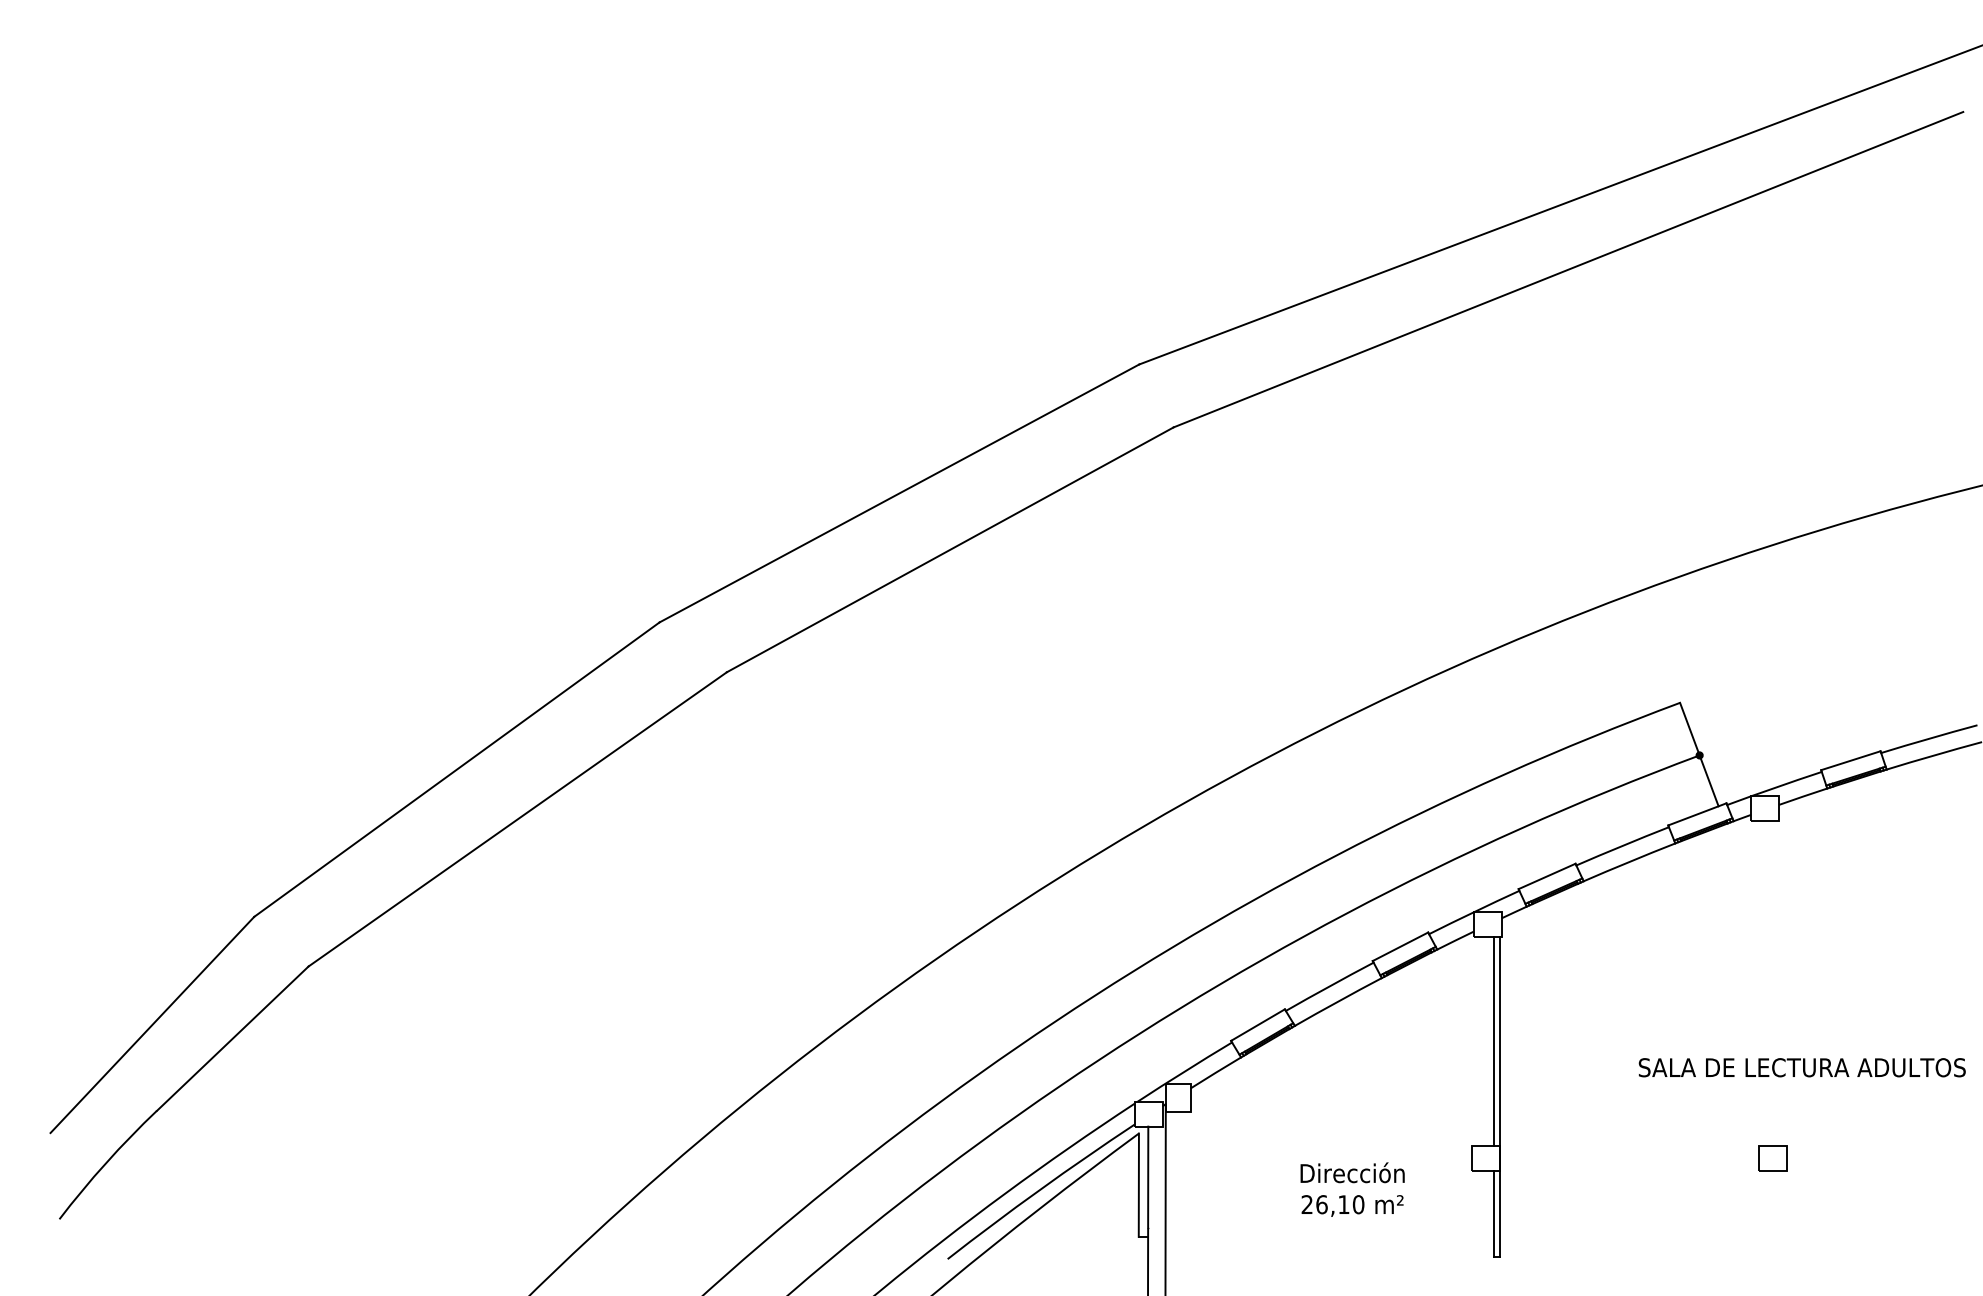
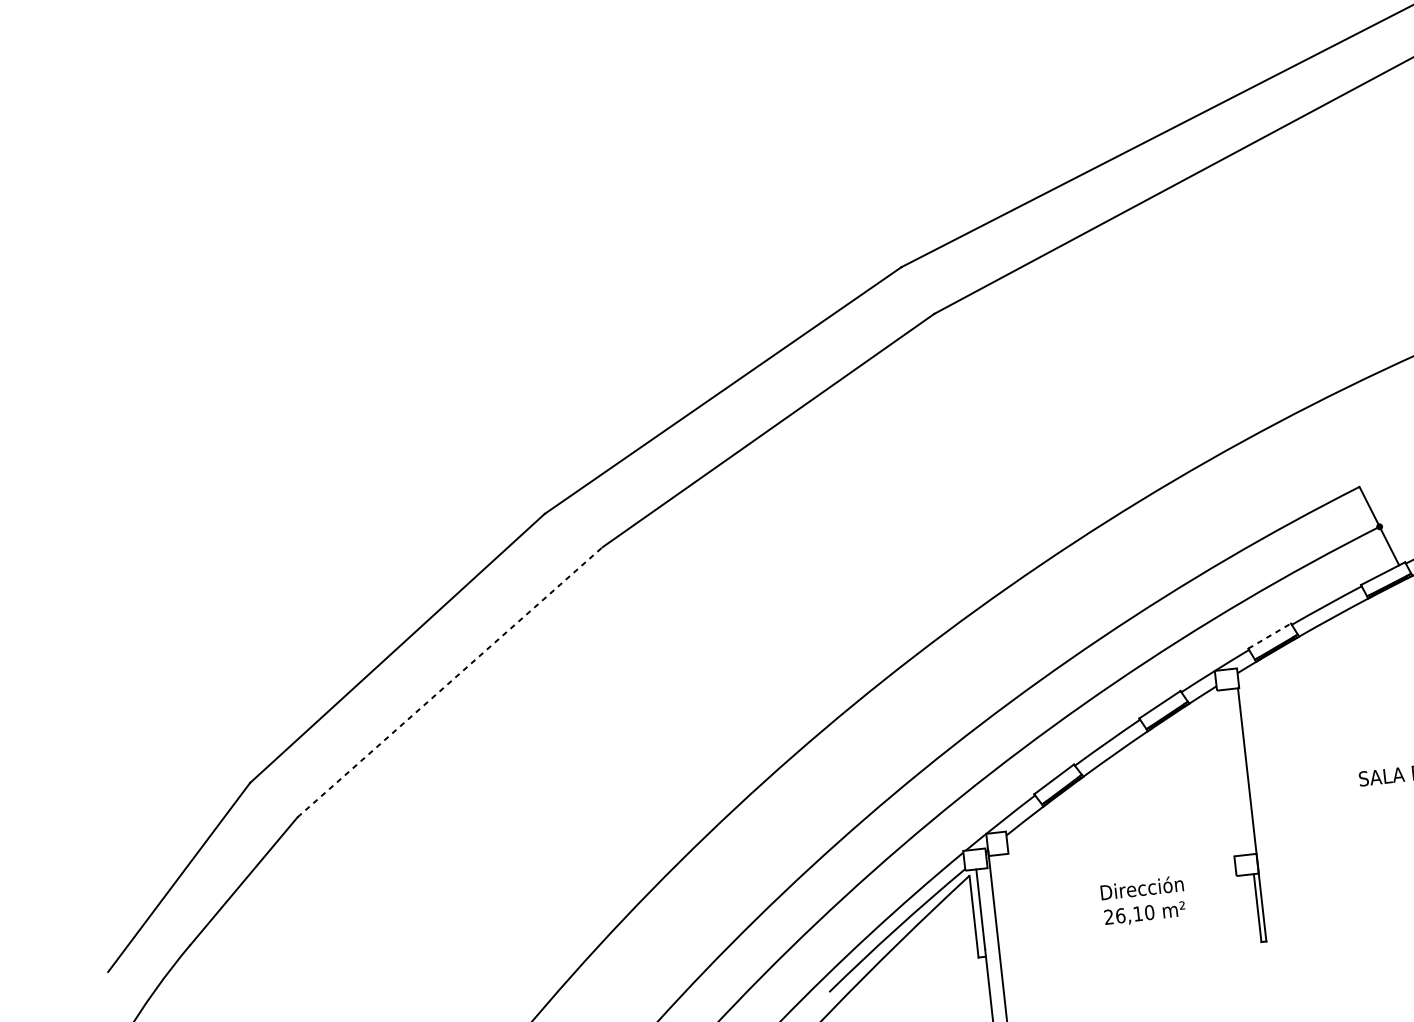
line: (517, 819) -> (449, 682), solid -> dashed
line: (1547, 876) -> (1270, 636), solid -> dashed
line: (1493, 1041) -> (1241, 771), removed

